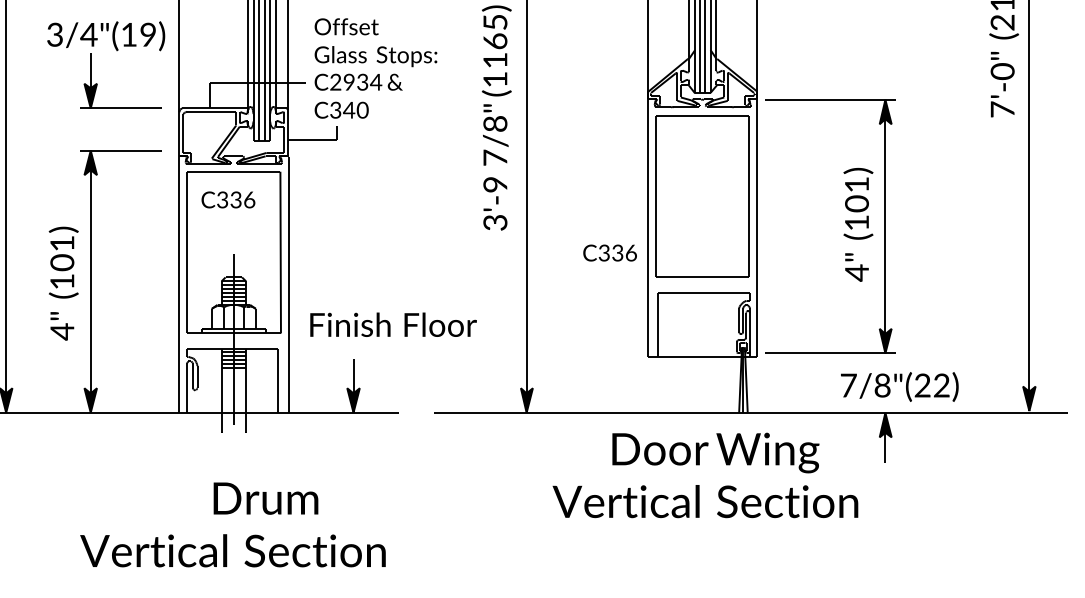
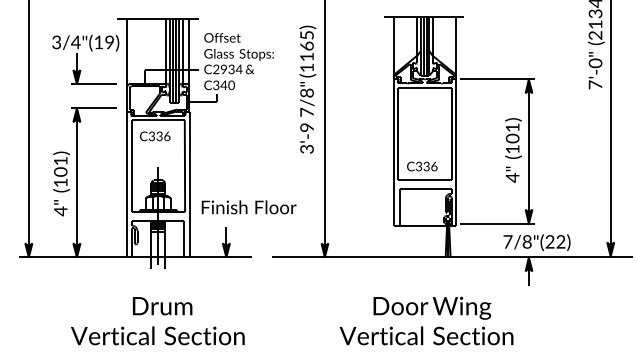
text: (610, 252) -> (422, 166), moved
text: (705, 474) -> (426, 320), moved
text: (265, 499) -> (162, 306), moved

